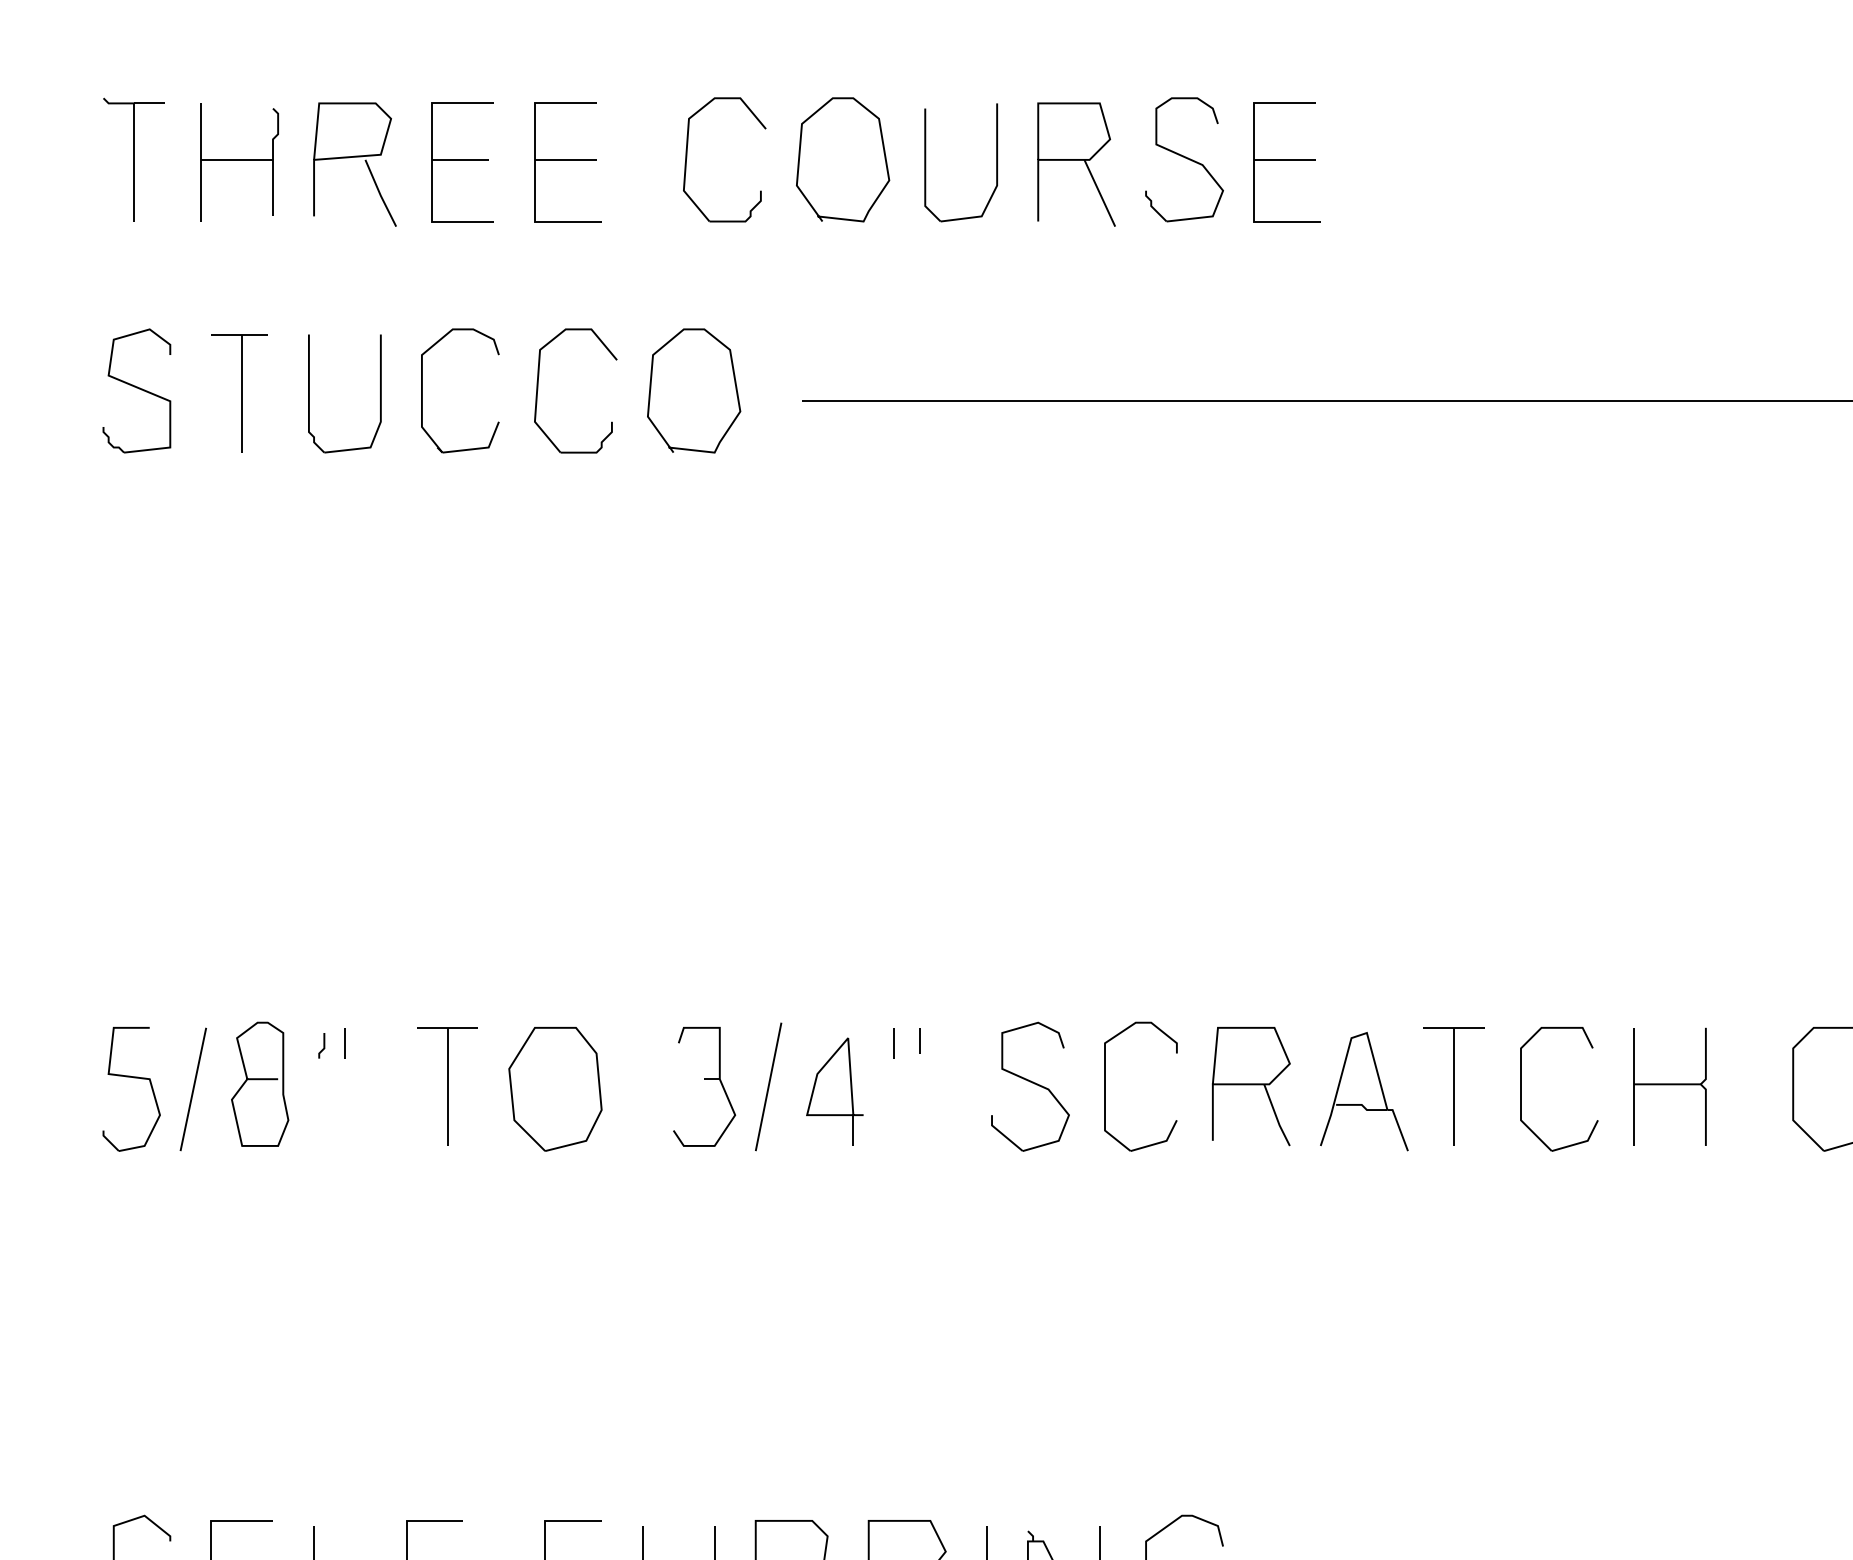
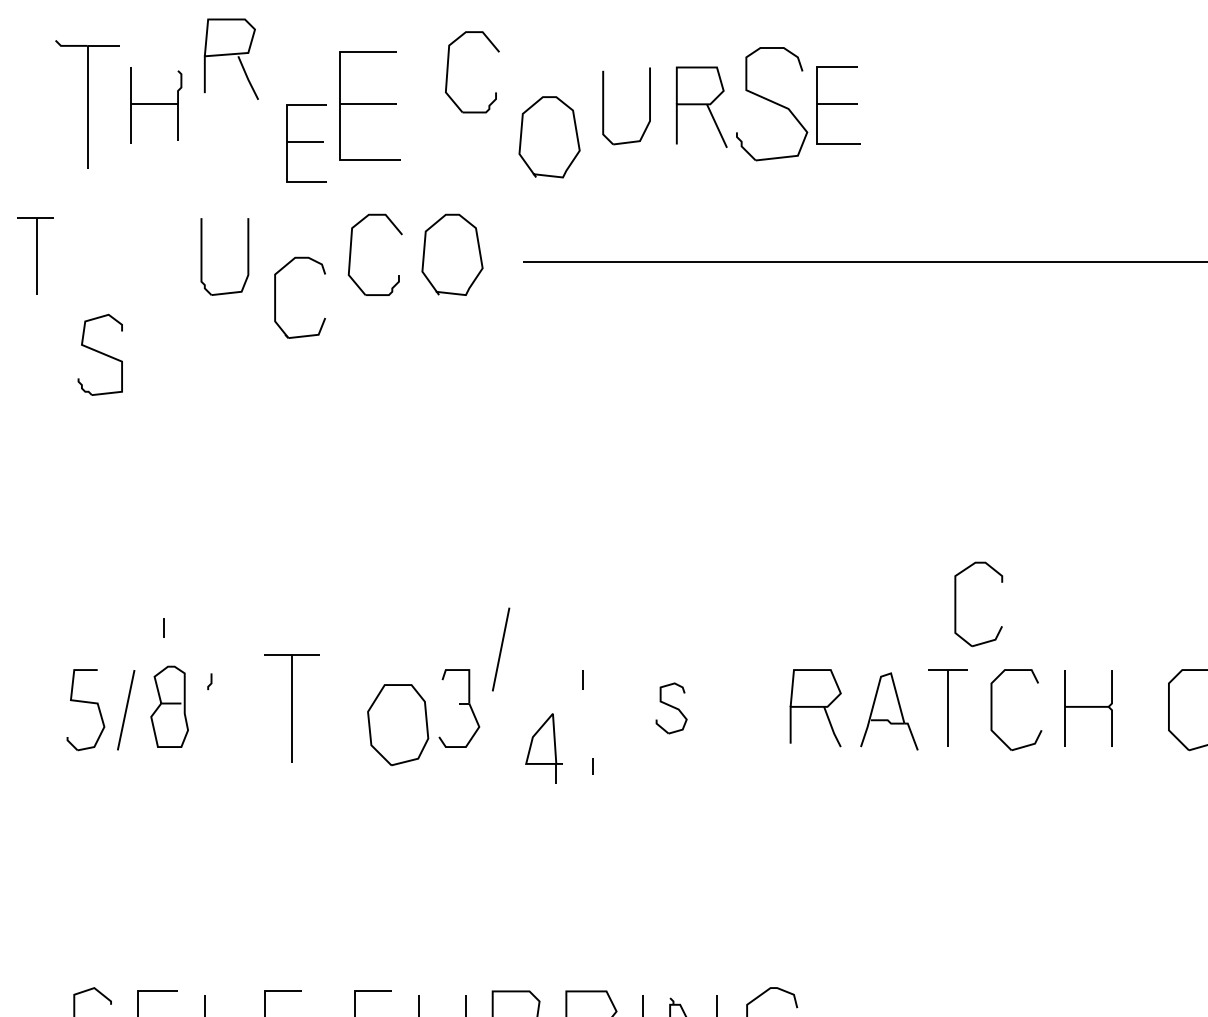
curve: (882, 152) -> (575, 132), moved
part: (134, 158) -> (87, 103), size x1.6
part: (687, 160) -> (448, 72), moved
part: (1185, 160) -> (772, 104), size x1.4
part: (462, 161) -> (306, 143), moved
part: (566, 161) -> (369, 105), size x1.4
part: (353, 163) -> (230, 58), moved
part: (135, 390) -> (99, 354), moved
part: (422, 390) -> (275, 297), moved
part: (239, 391) -> (35, 255), moved
line: (919, 1040) -> (592, 766), moved
line: (344, 1042) -> (163, 627), moved
part: (447, 1085) -> (291, 707), size x1.4
line: (769, 1086) -> (501, 649), moved
part: (1030, 1086) -> (671, 708), size x0.6
part: (1106, 1086) -> (956, 604), moved
part: (555, 1089) -> (398, 725), moved
part: (833, 1091) -> (543, 748), moved

